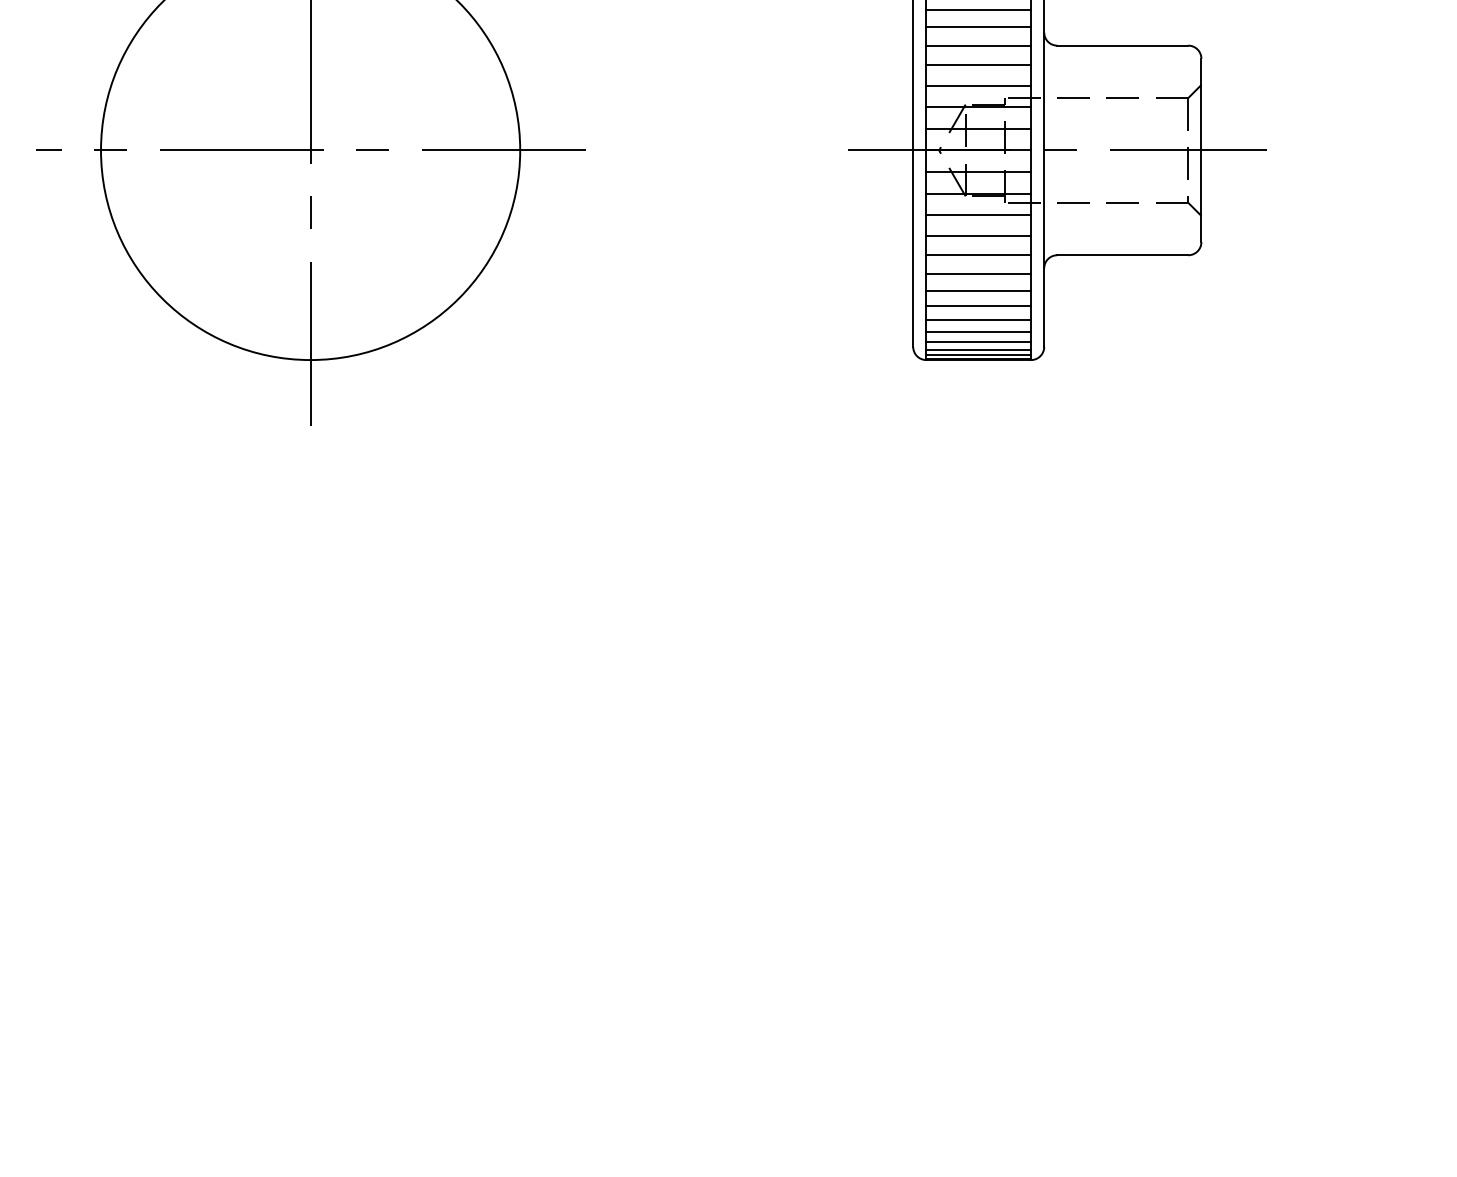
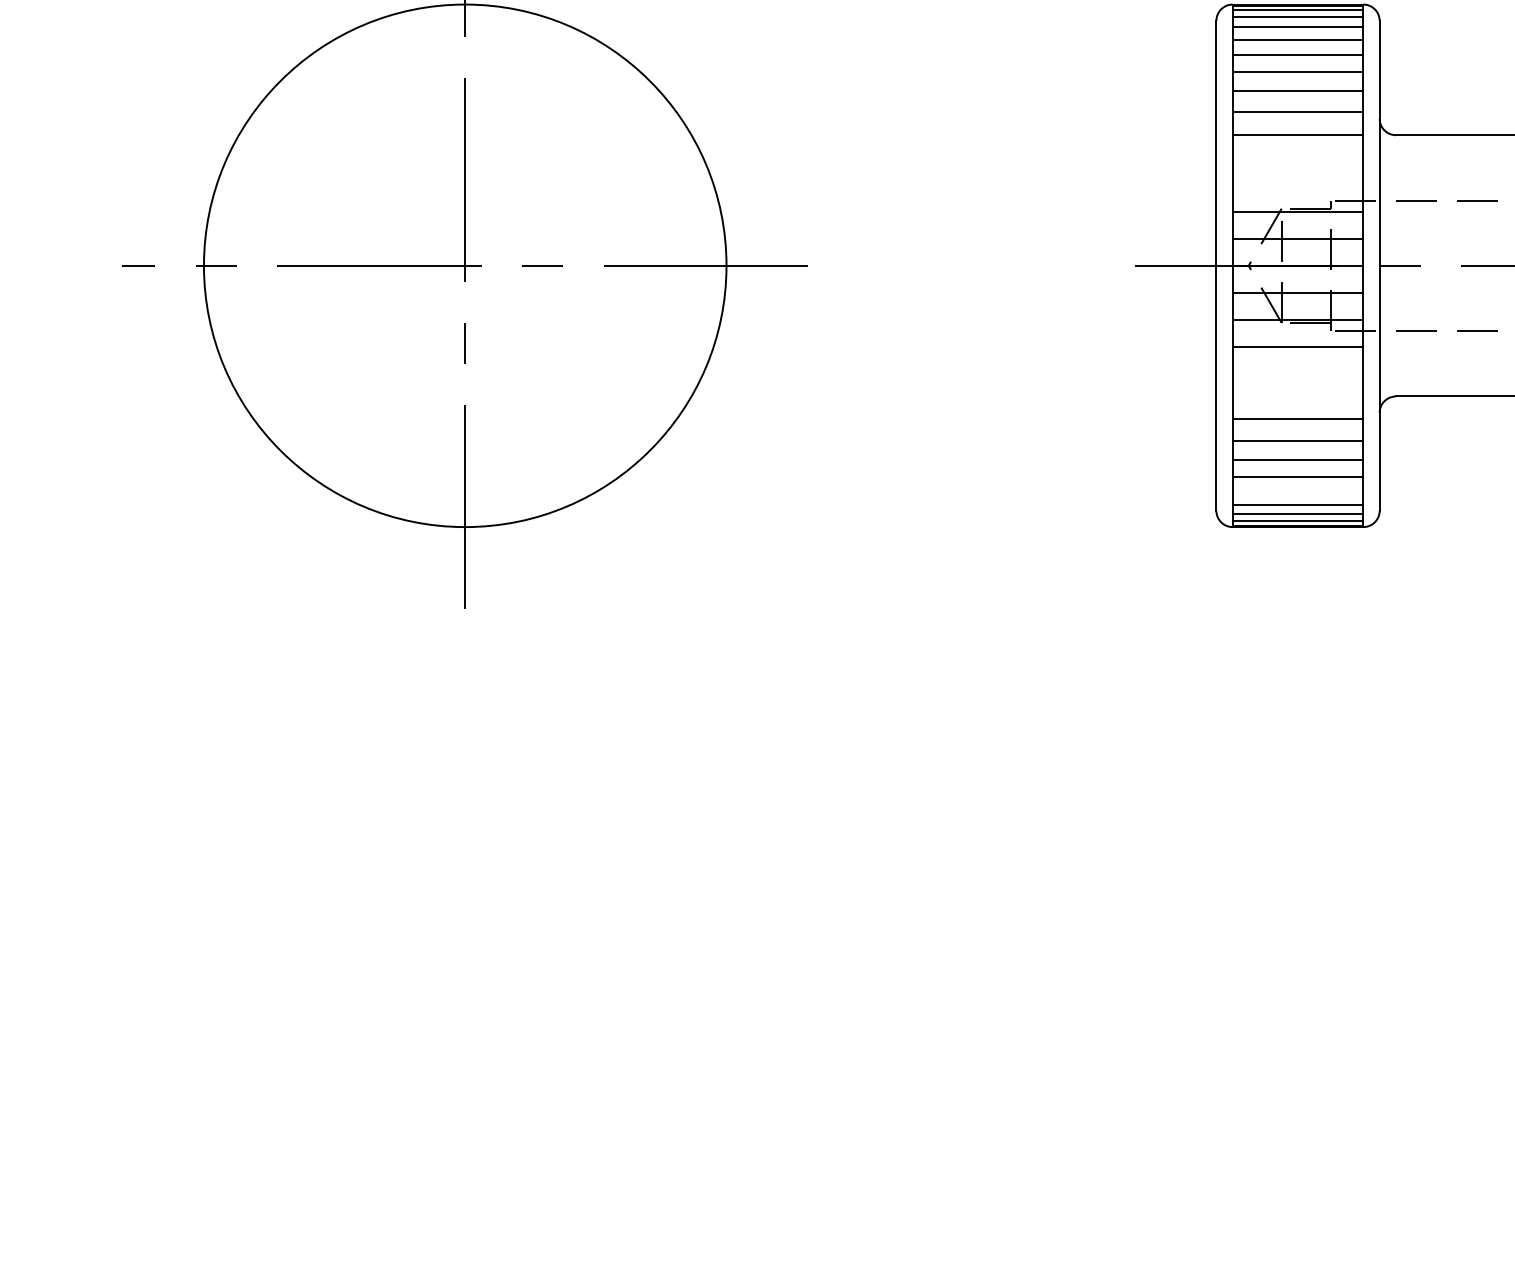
line: (978, 65) -> (1297, 159), removed
line: (978, 85) -> (1297, 184), removed
line: (978, 235) -> (1297, 371), removed
line: (978, 255) -> (1297, 396), removed
line: (978, 332) -> (1297, 492), removed

